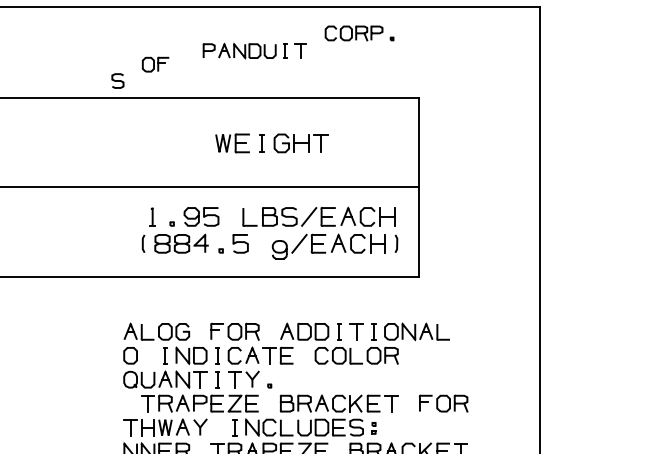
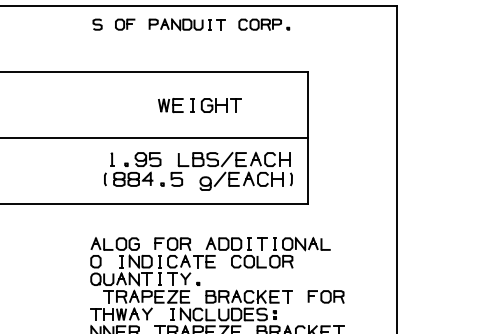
part: (253, 50) -> (186, 24), moved
part: (155, 64) -> (125, 24), moved
curve: (117, 80) -> (97, 24), moved

